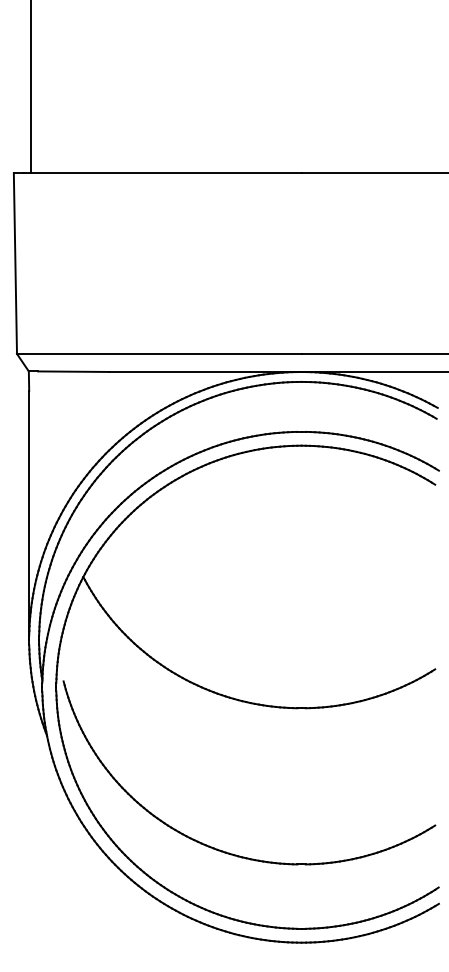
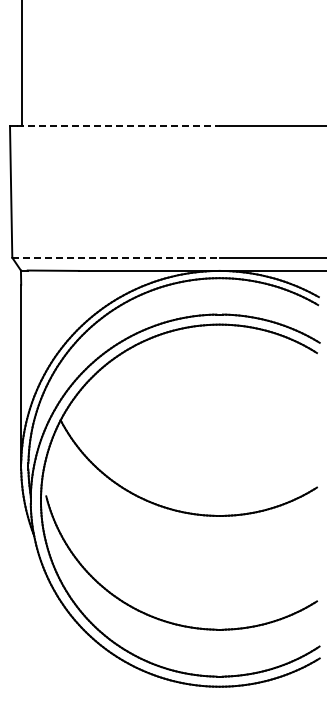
line: (162, 173) -> (118, 126), solid -> dashed
line: (158, 353) -> (115, 257), solid -> dashed

